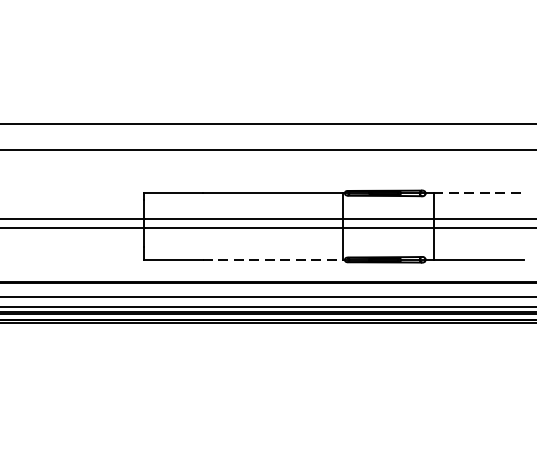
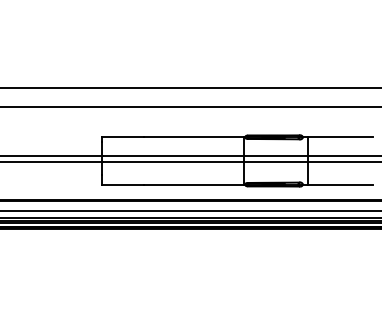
line: (480, 193) -> (341, 137), dashed -> solid
line: (273, 259) -> (194, 184), dashed -> solid

